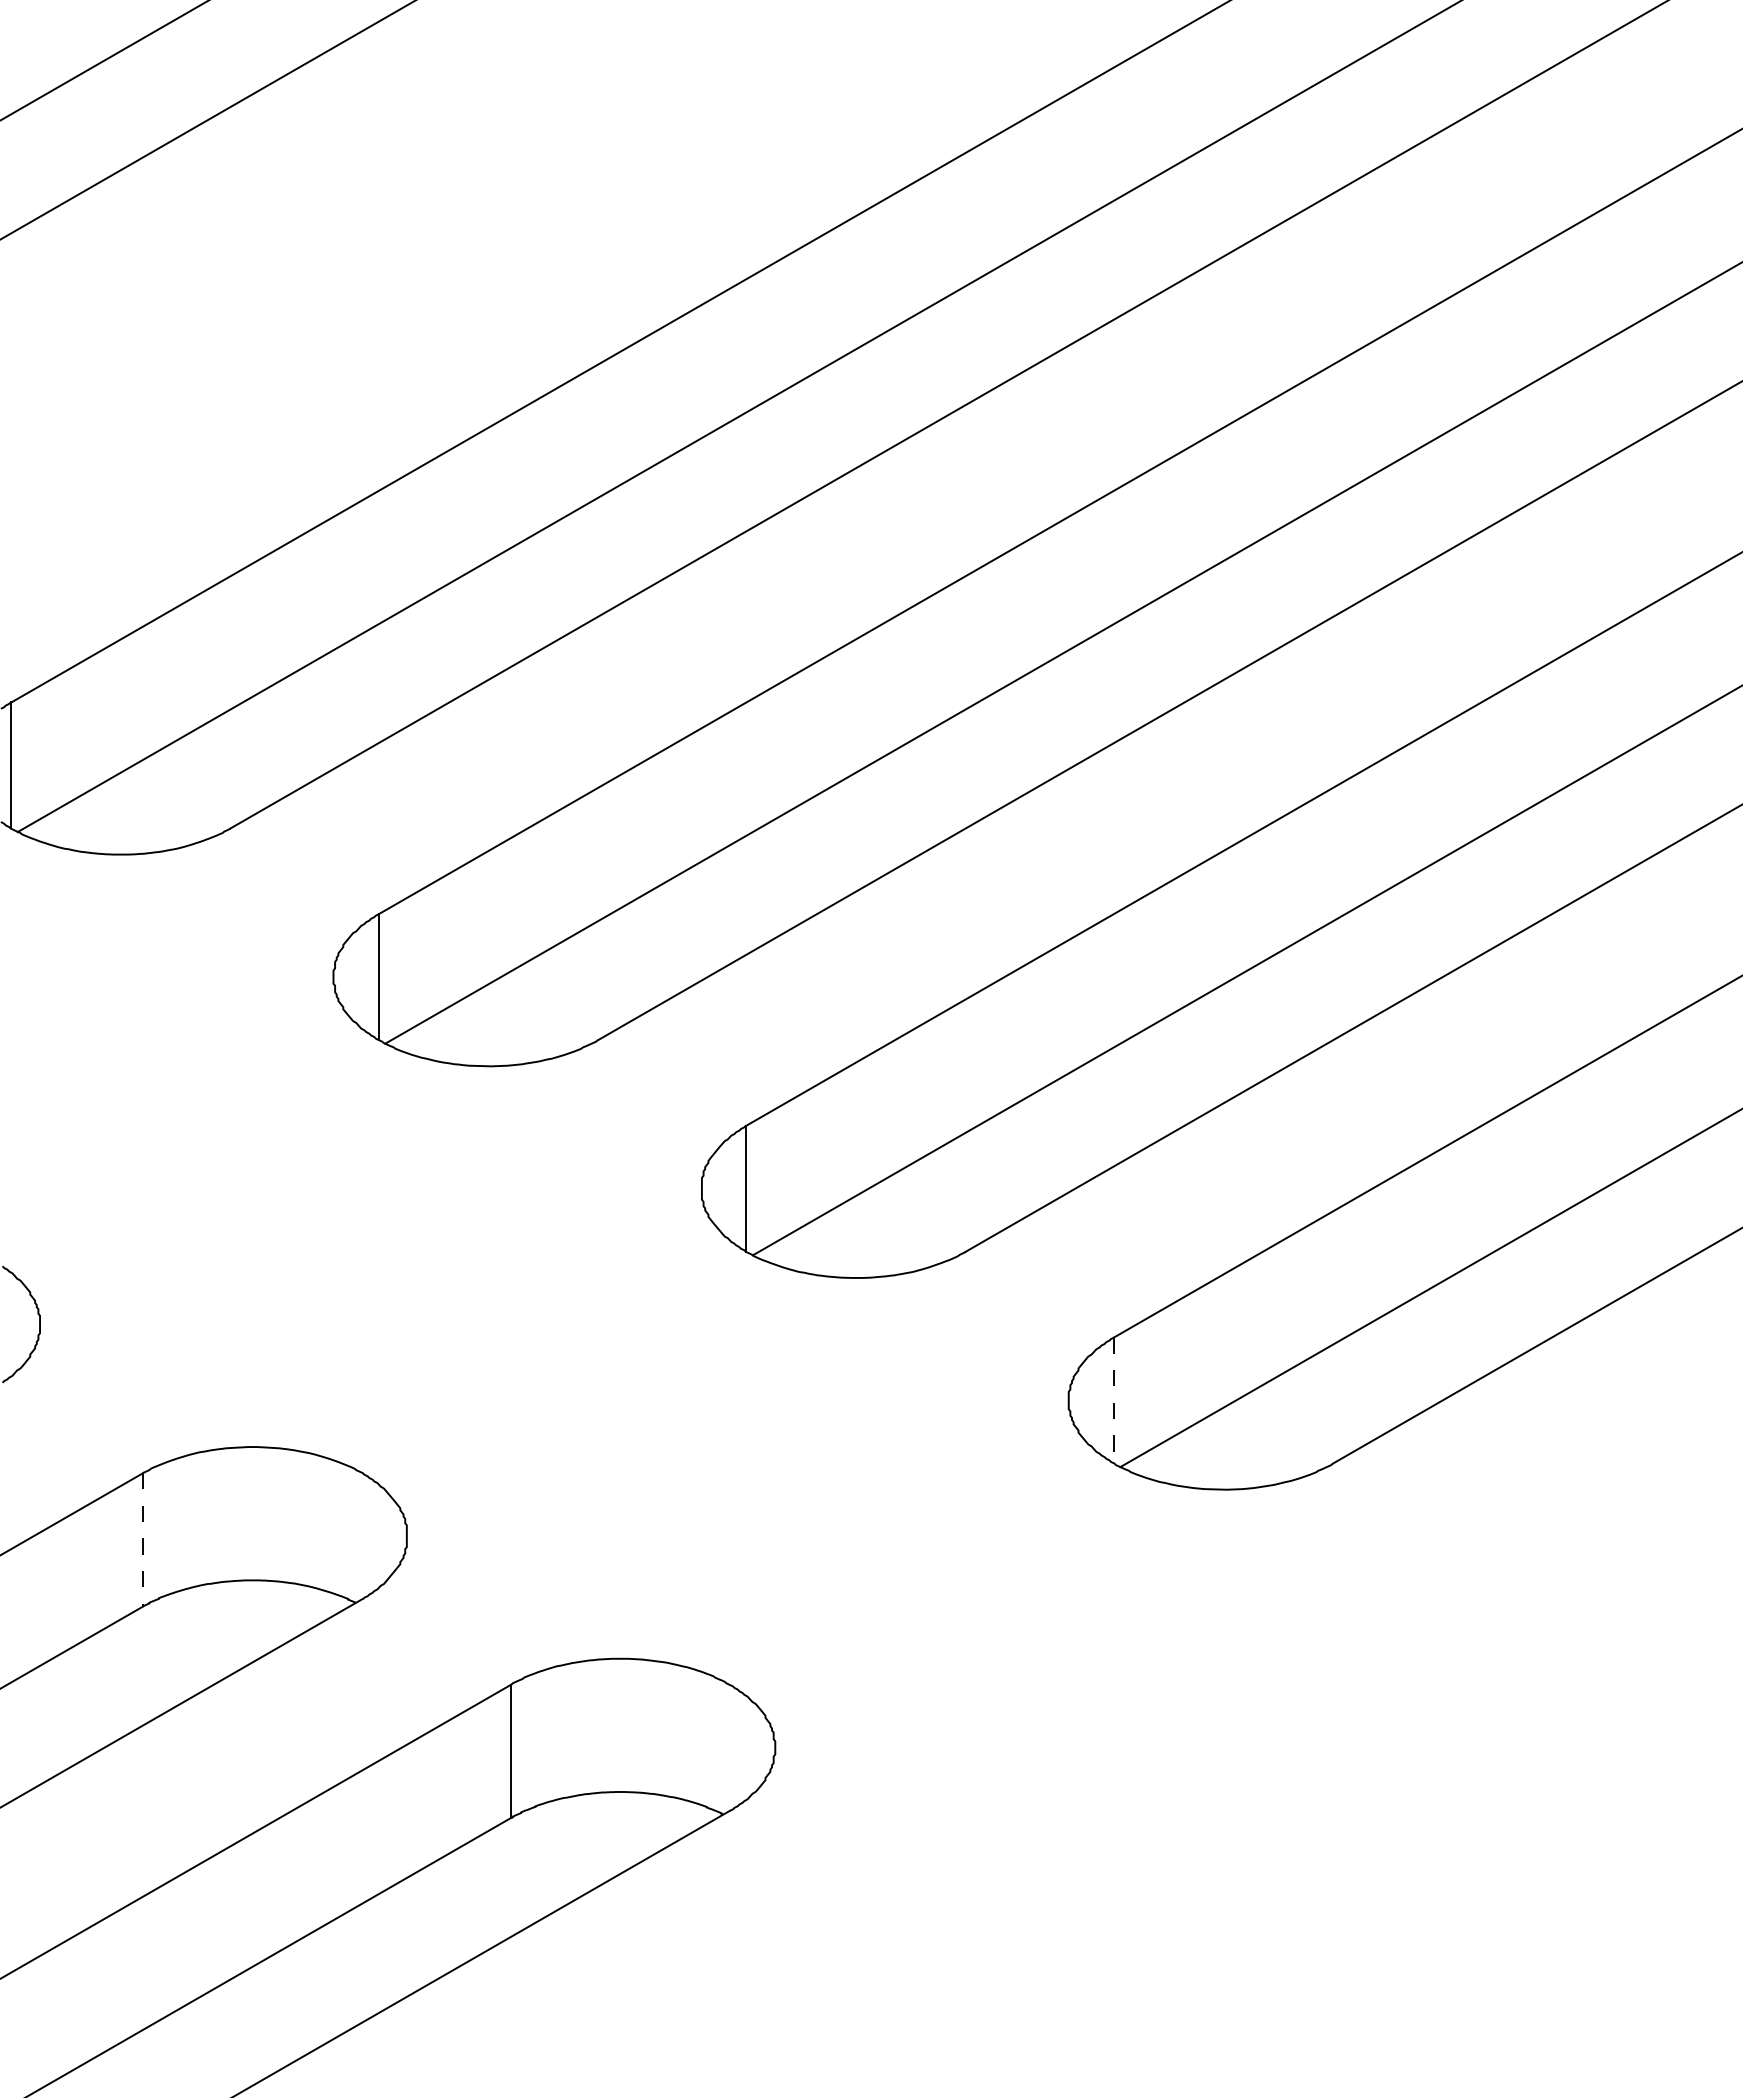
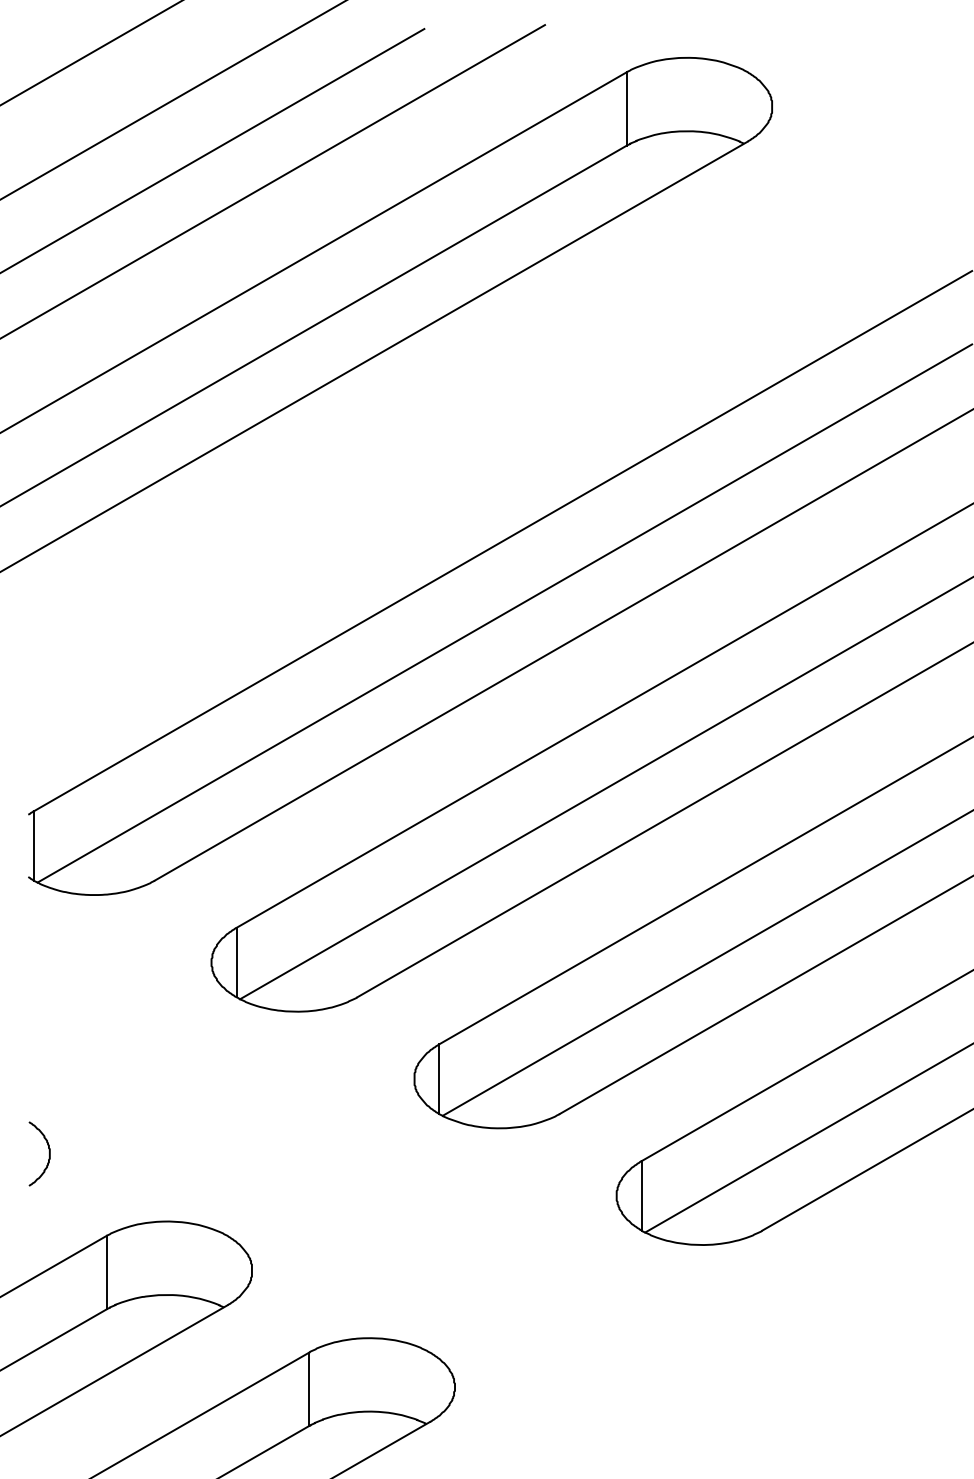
line: (1113, 1399) -> (641, 1195), dashed -> solid
line: (142, 1539) -> (106, 1272), dashed -> solid

